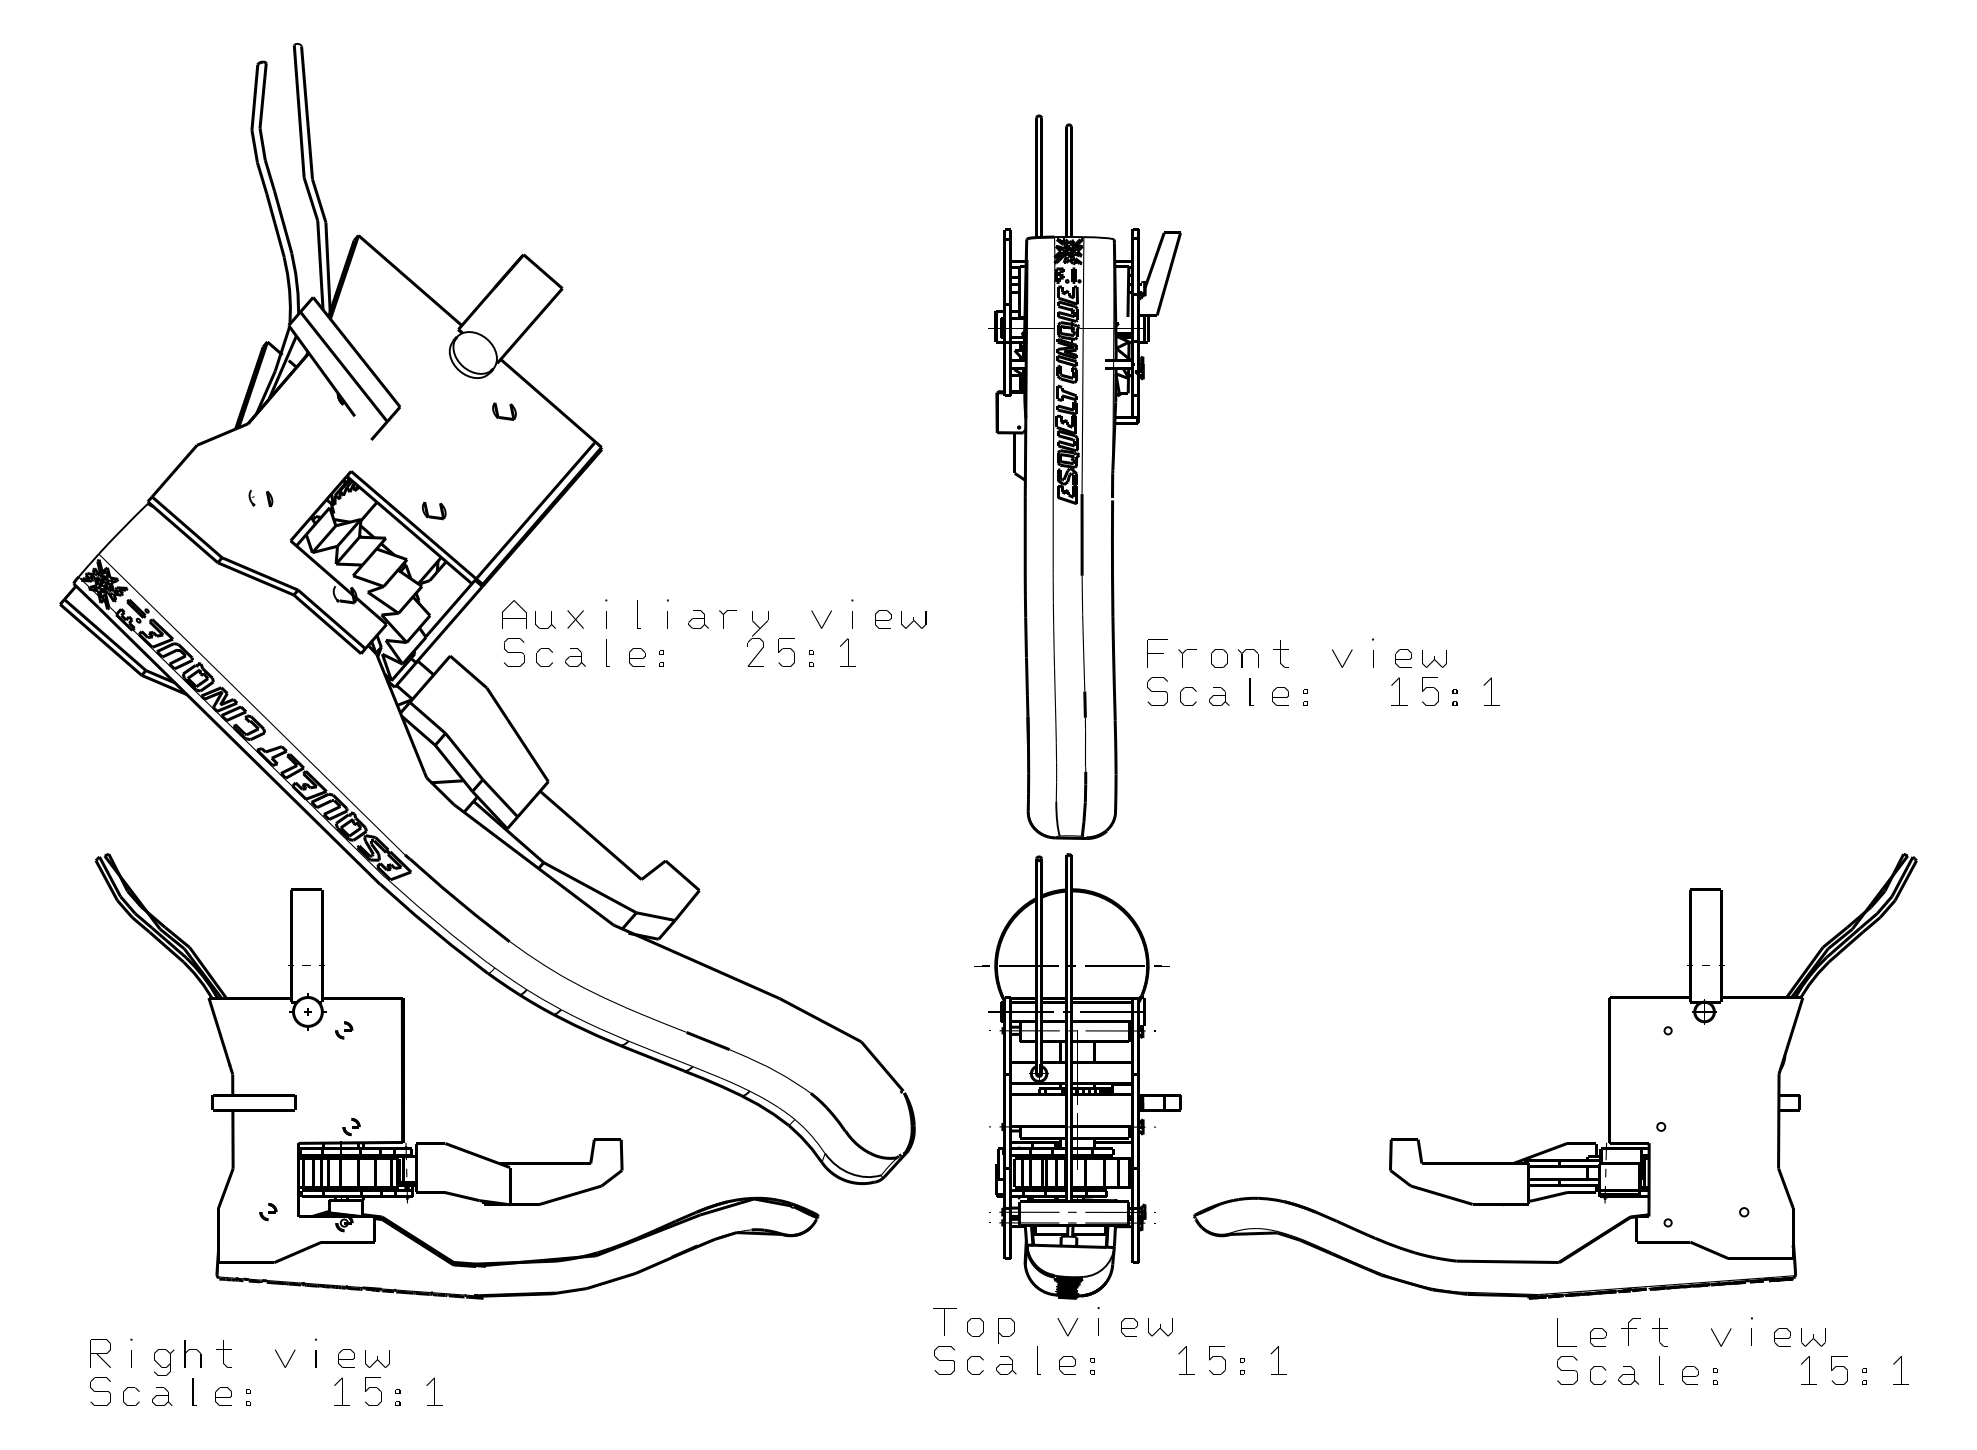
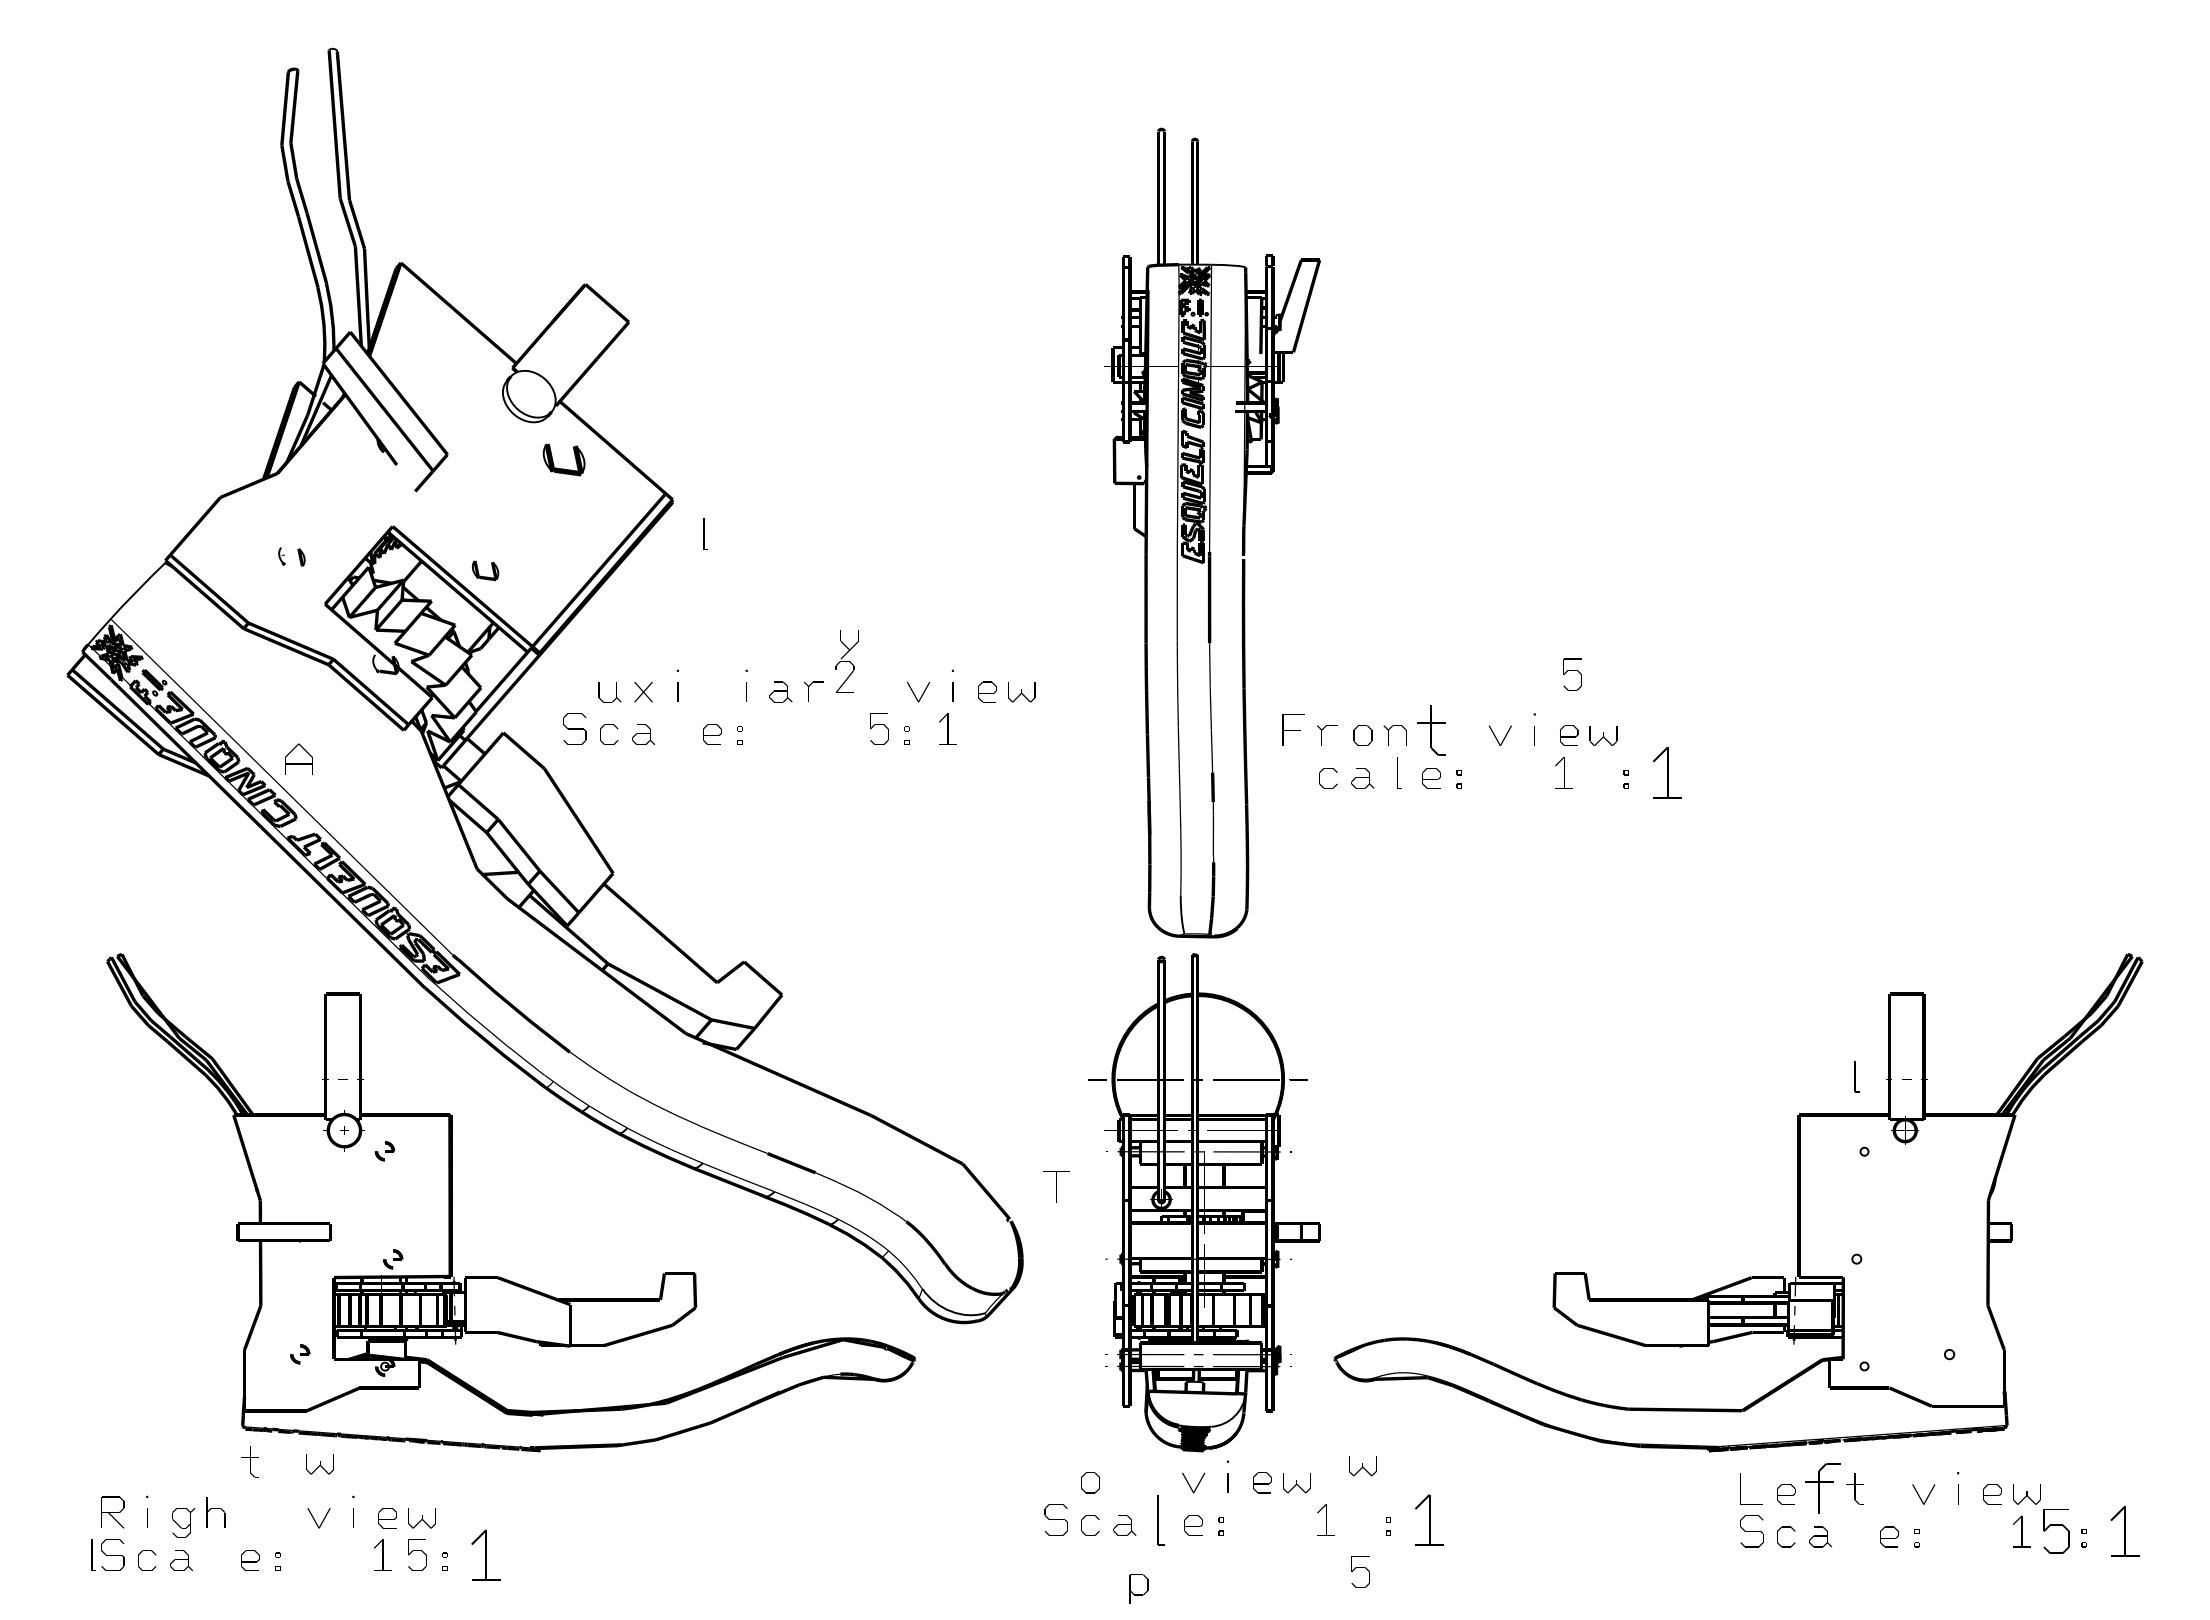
part: (503, 411) -> (563, 459), size x1.6
part: (513, 613) -> (298, 758), moved
part: (639, 614) -> (714, 686), removed
part: (757, 638) -> (846, 661), moved
part: (607, 652) -> (705, 533), moved
part: (1280, 652) -> (1431, 729), size x1.6
part: (1157, 691) -> (1293, 772), removed
part: (1430, 691) -> (1572, 674), moved
part: (1490, 691) -> (1666, 772), size x1.6
part: (285, 1310) -> (319, 1464), added
part: (1218, 1312) -> (1362, 1466), added
part: (945, 1321) -> (1056, 1186), moved
part: (1005, 1330) -> (1138, 1588), moved
part: (1630, 1332) -> (1822, 1488), size x1.6
part: (222, 1353) -> (249, 1461), moved
part: (1039, 1359) -> (1161, 1519), size x1.6
part: (1217, 1359) -> (1360, 1571), moved
part: (1277, 1359) -> (1428, 1519), size x1.6
part: (1660, 1370) -> (1856, 1076), moved
part: (1839, 1370) -> (2056, 1531), size x1.4
part: (1900, 1370) -> (2124, 1531), size x1.6
part: (194, 1391) -> (93, 1554), moved
part: (434, 1391) -> (485, 1554), size x1.6

